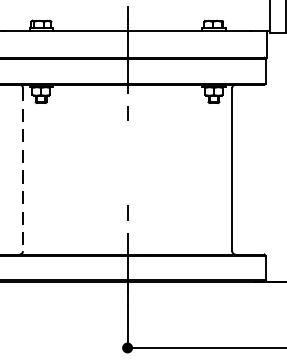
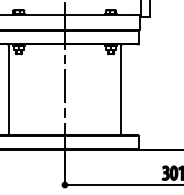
line: (126, 163) -> (64, 86), added
line: (23, 169) -> (9, 89), dashed -> solid

